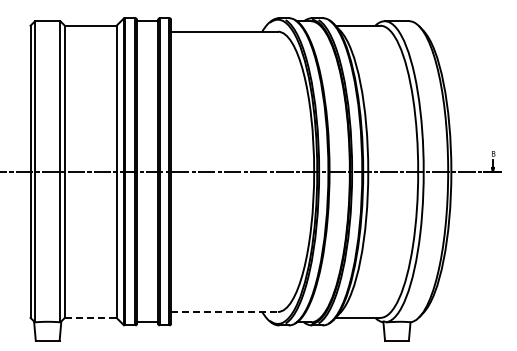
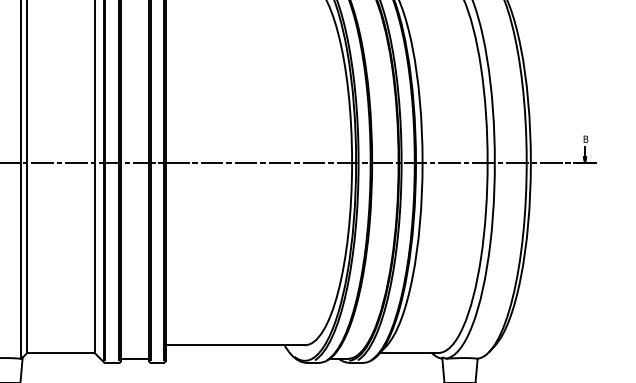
line: (224, 311) -> (235, 344), dashed -> solid
line: (90, 317) -> (60, 352), dashed -> solid

